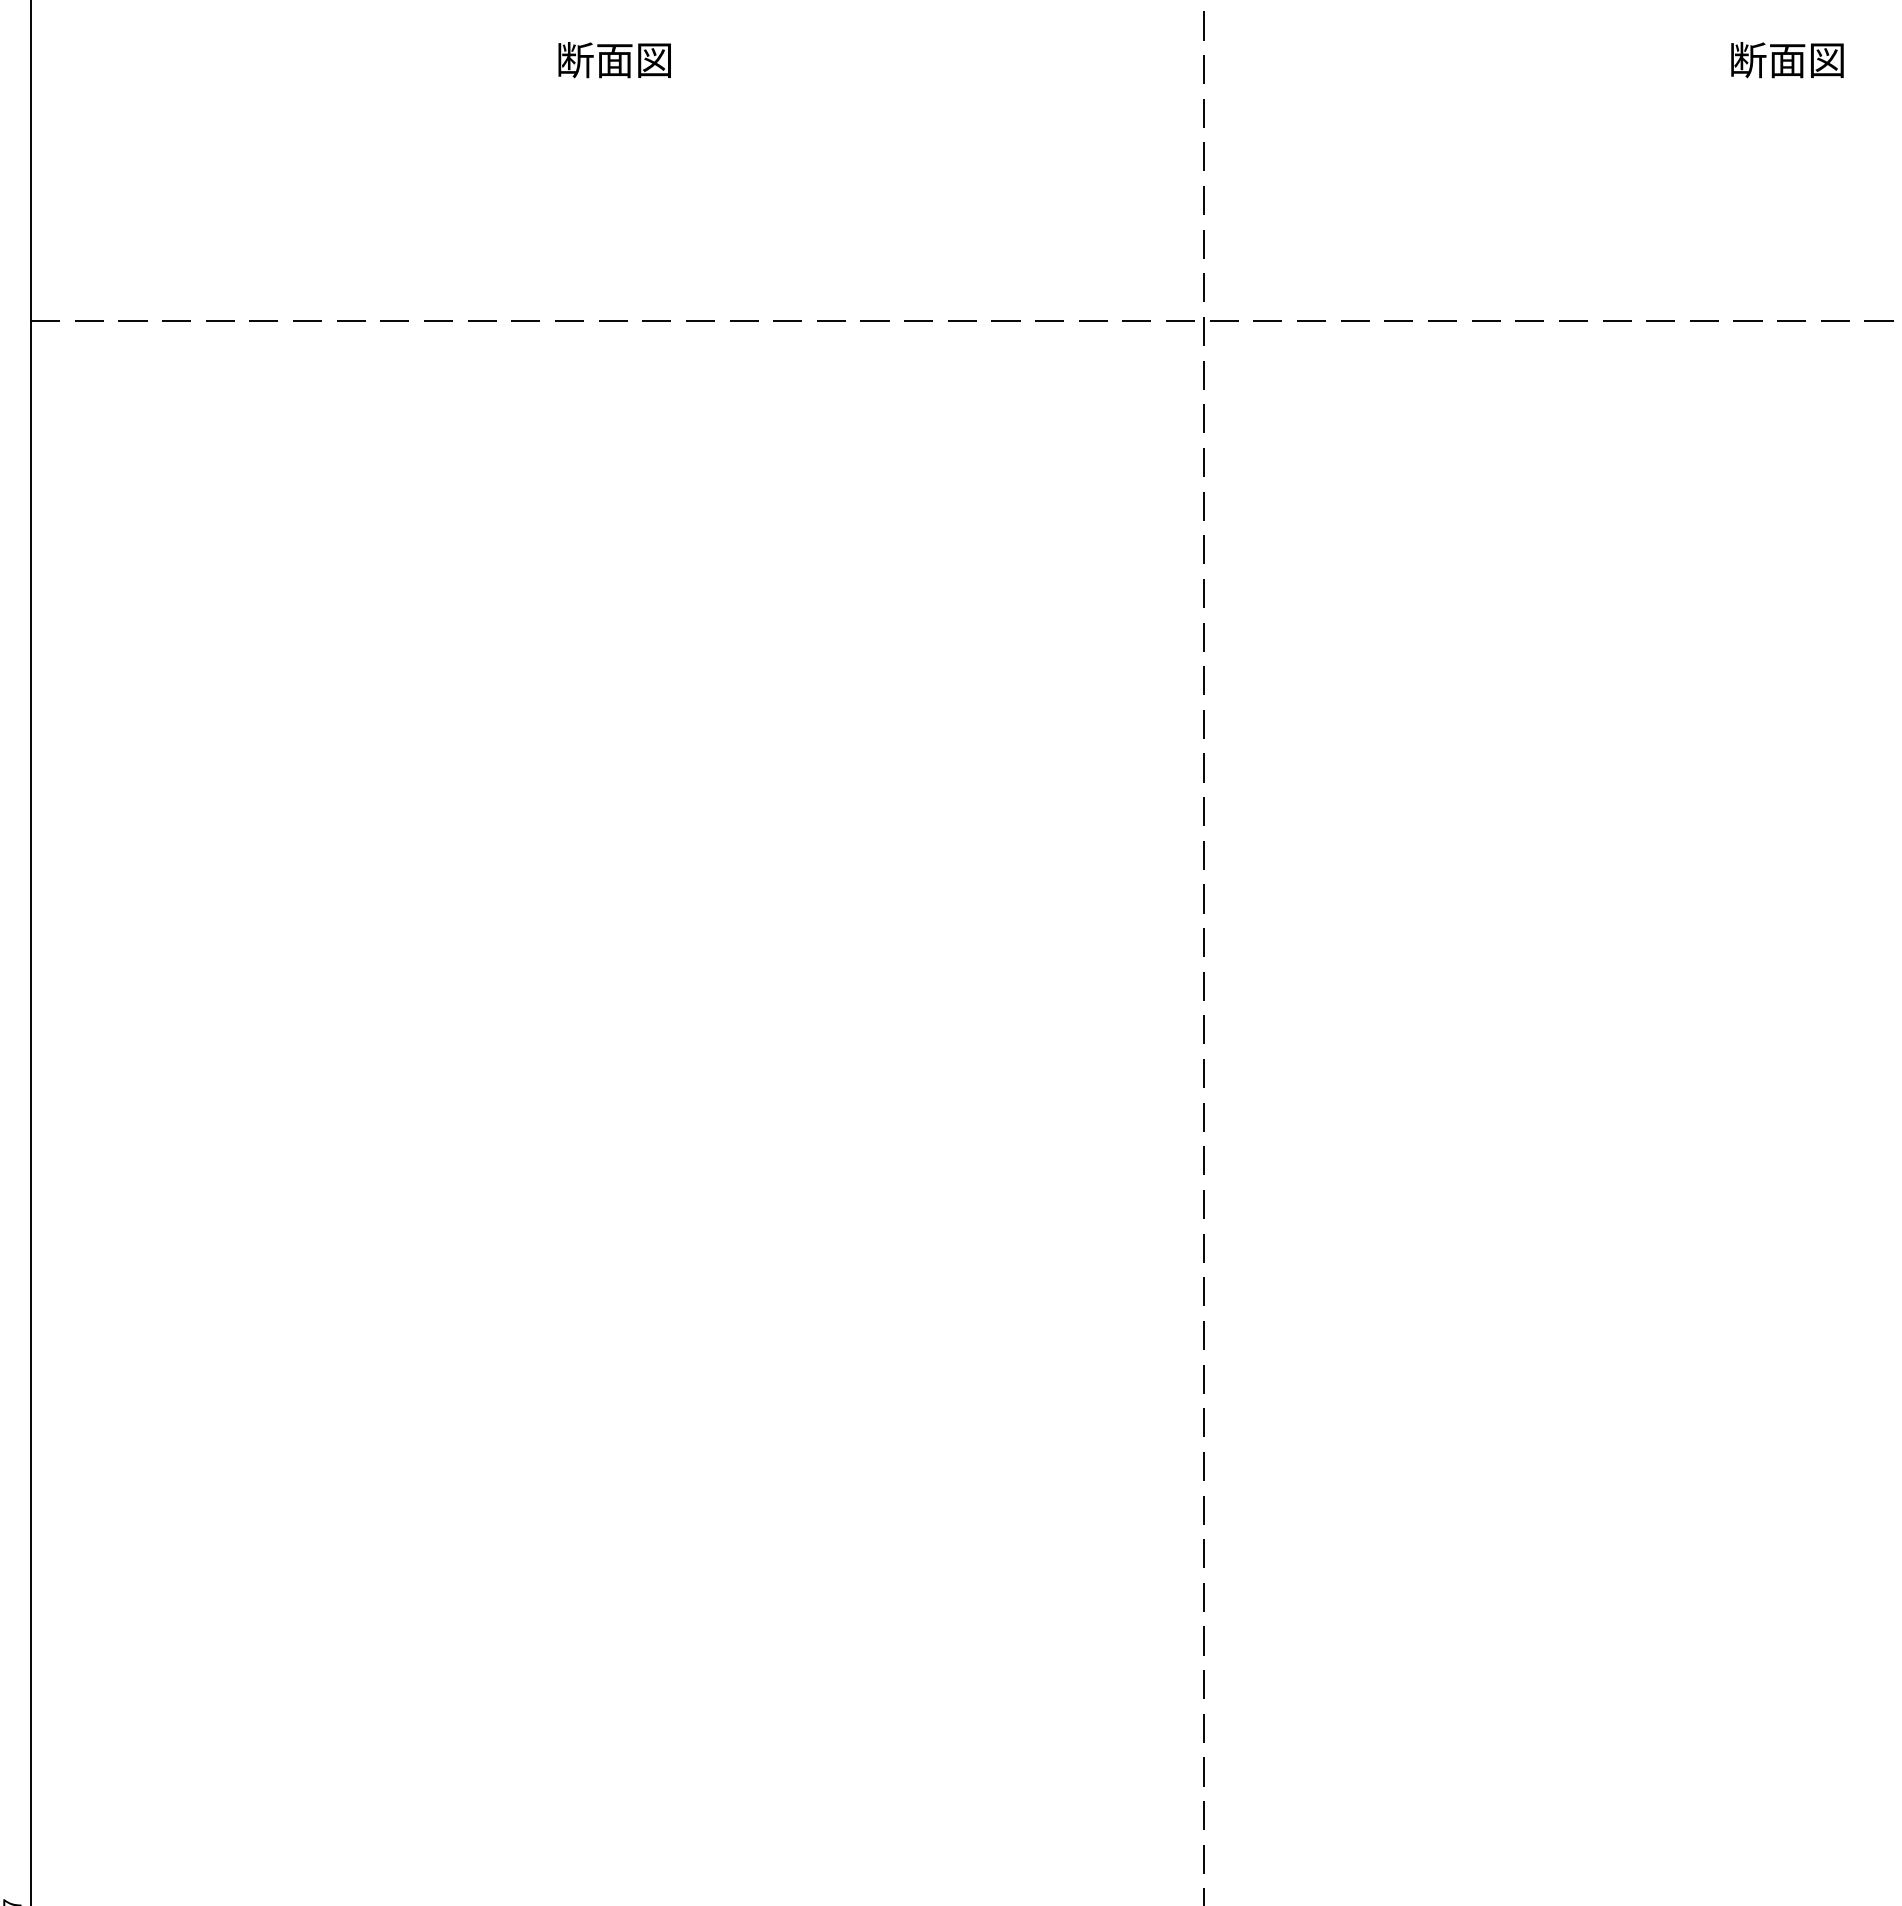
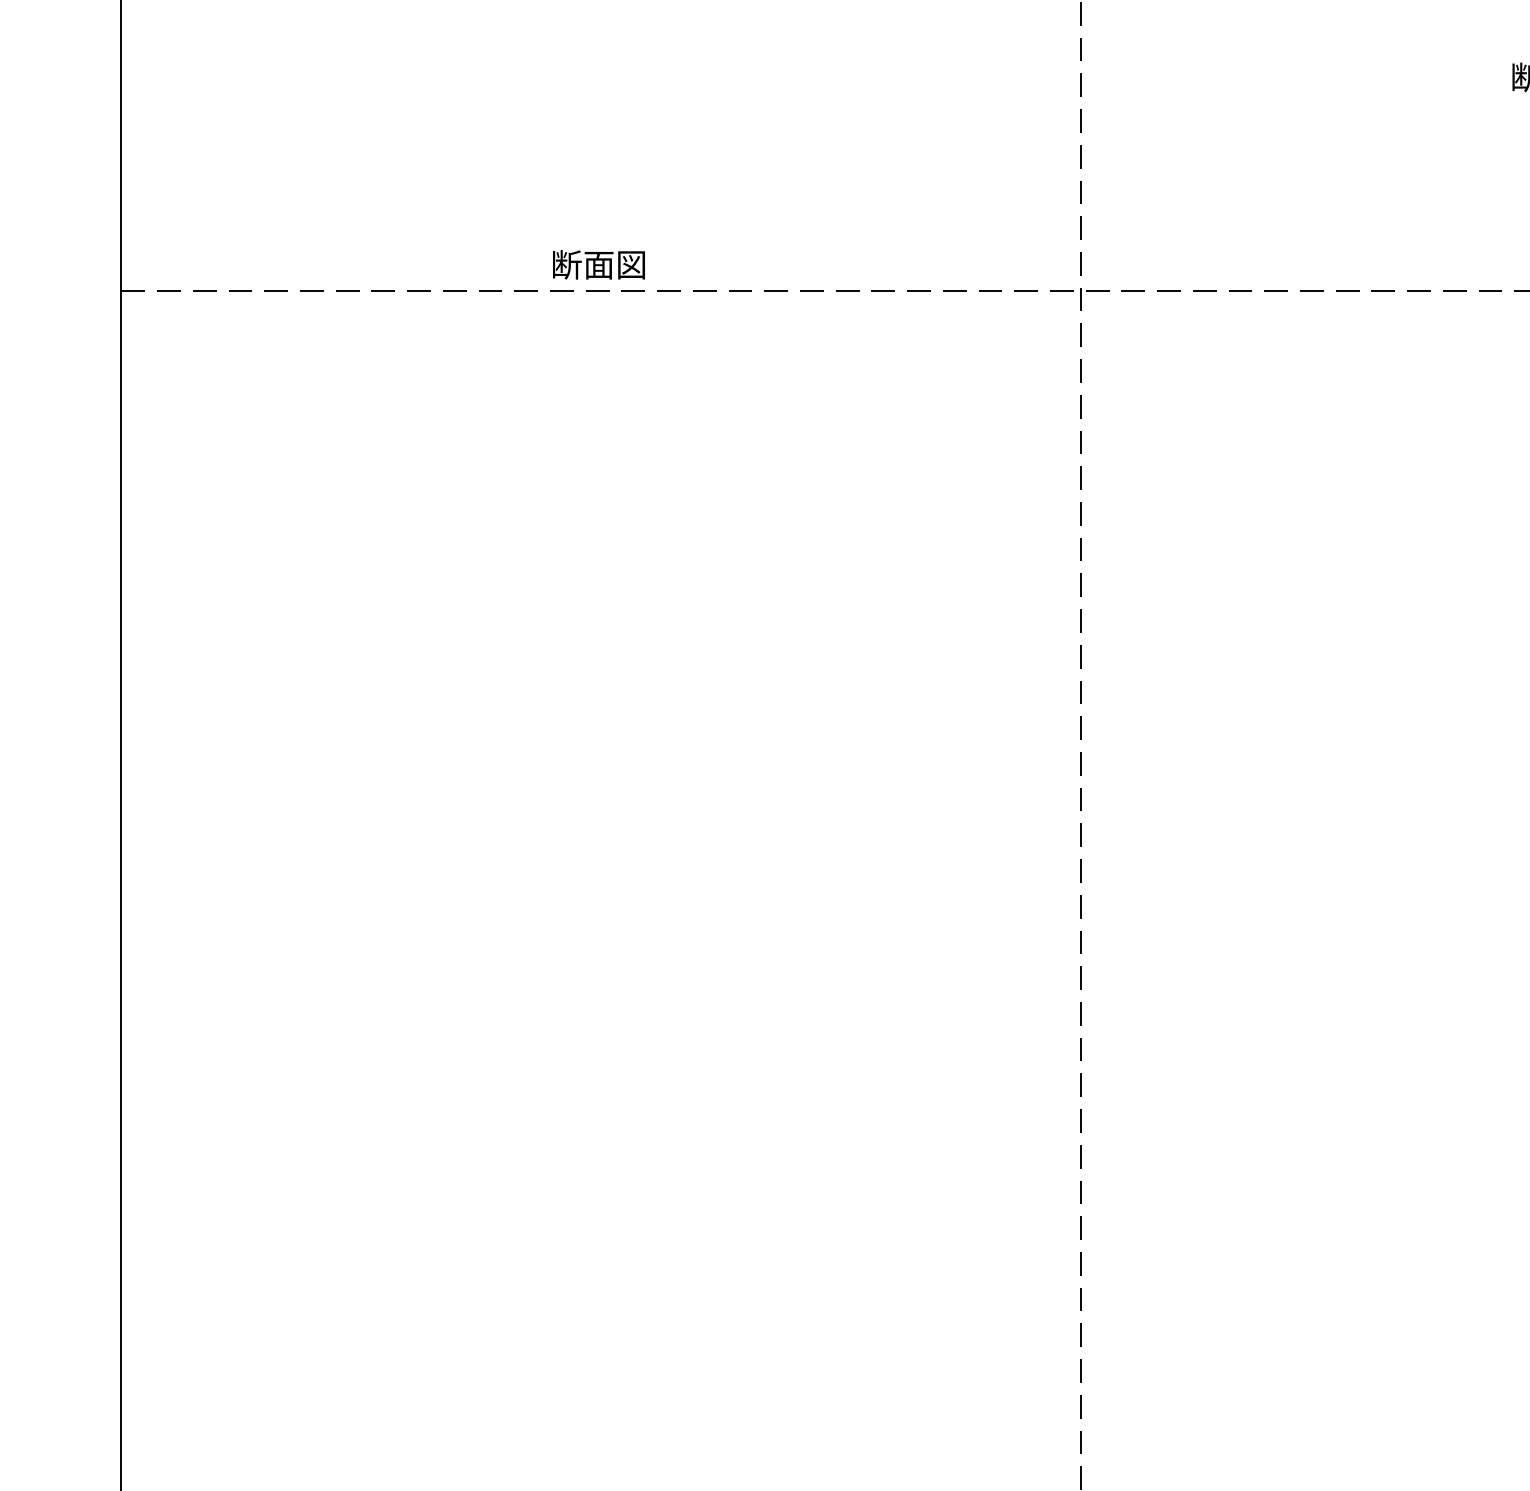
text: (614, 60) -> (598, 265), moved

